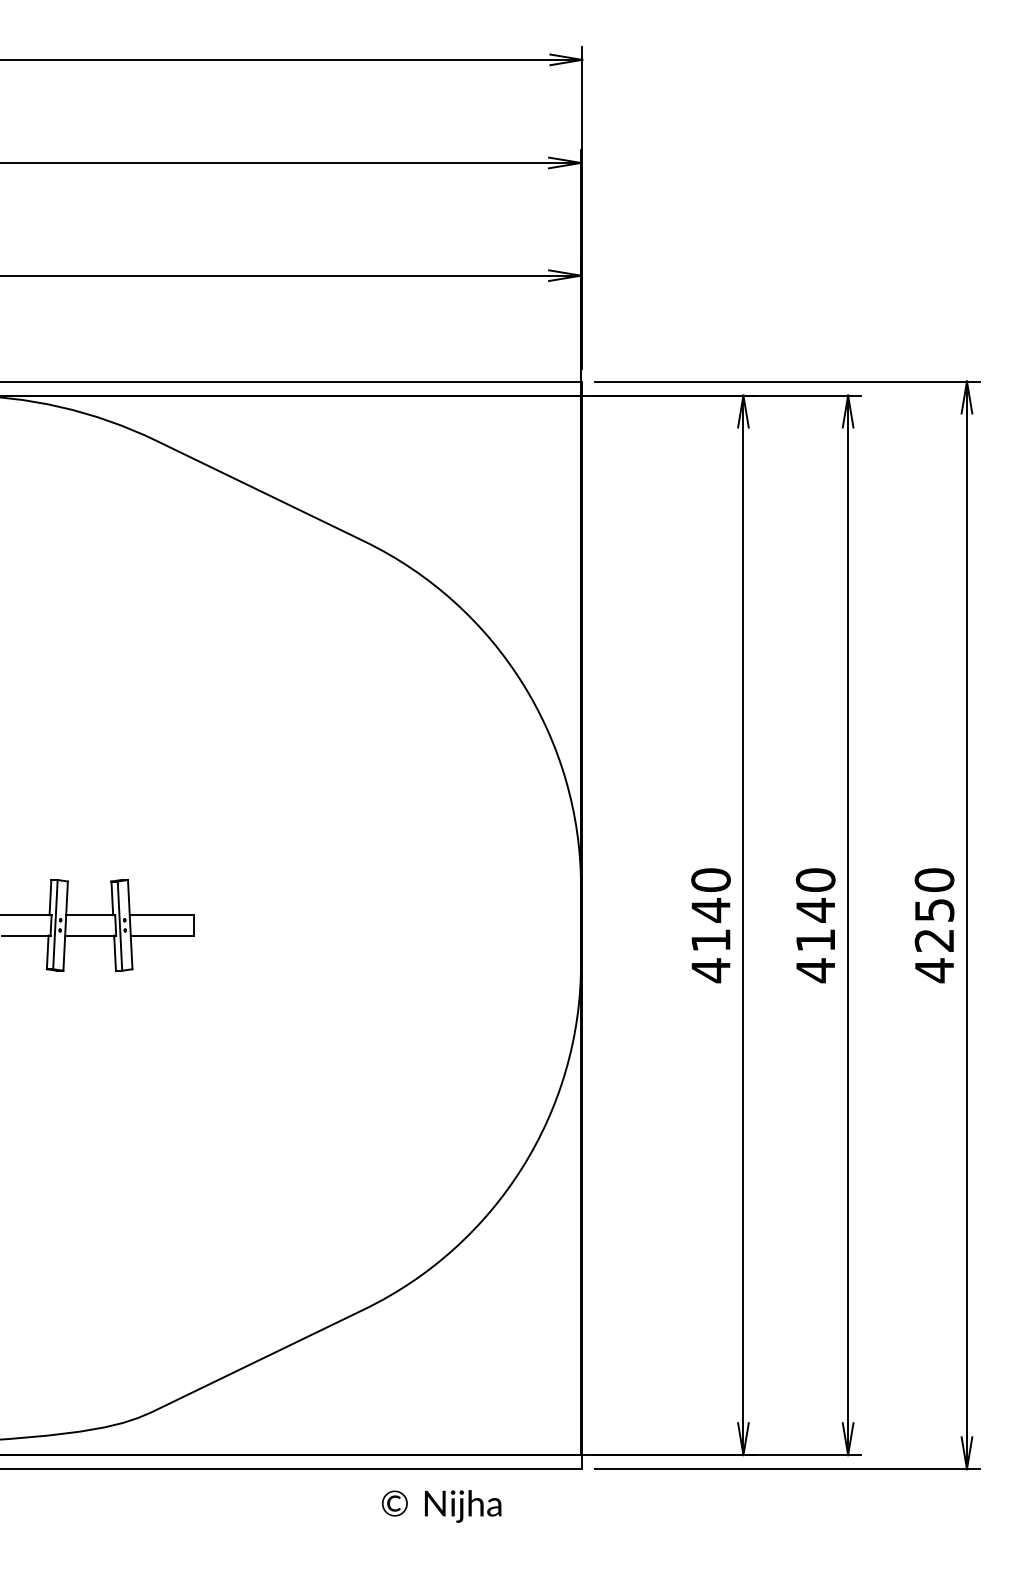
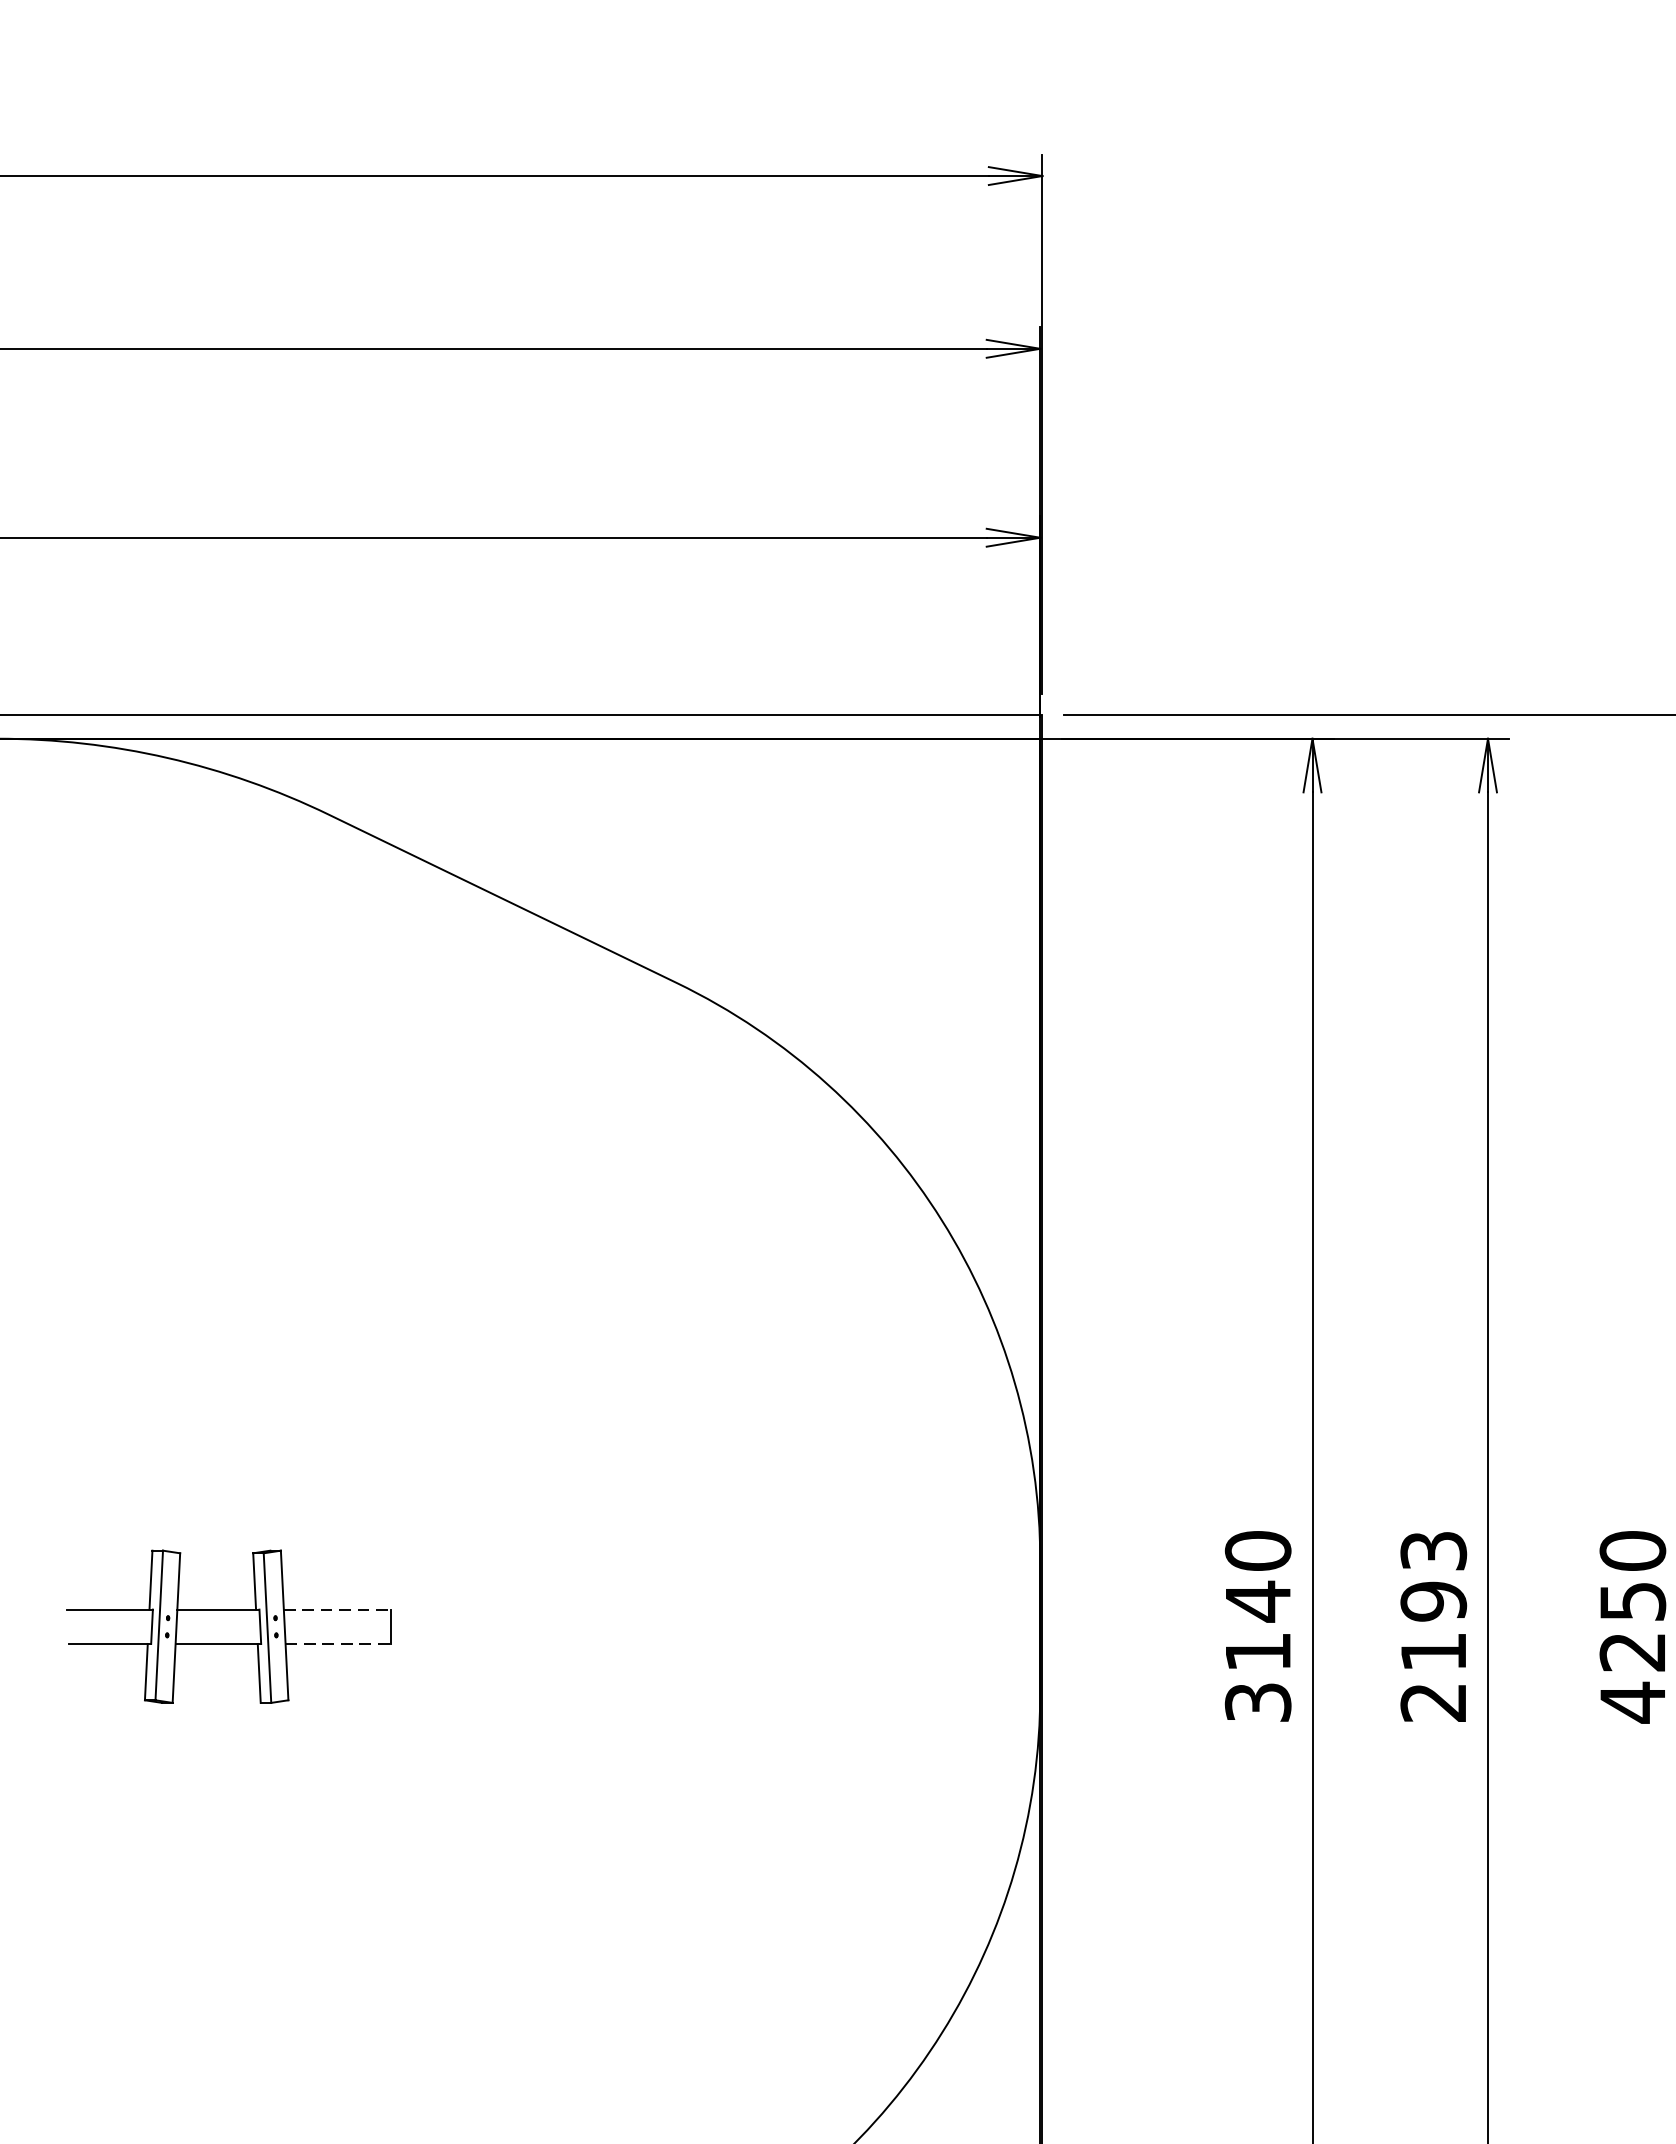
line: (161, 915) -> (337, 1610), solid -> dashed
text: (815, 925) -> (1433, 1626), 4140 -> 2193
line: (162, 935) -> (338, 1643), solid -> dashed
text: (710, 970) -> (1257, 1702), 4140 -> 3140

